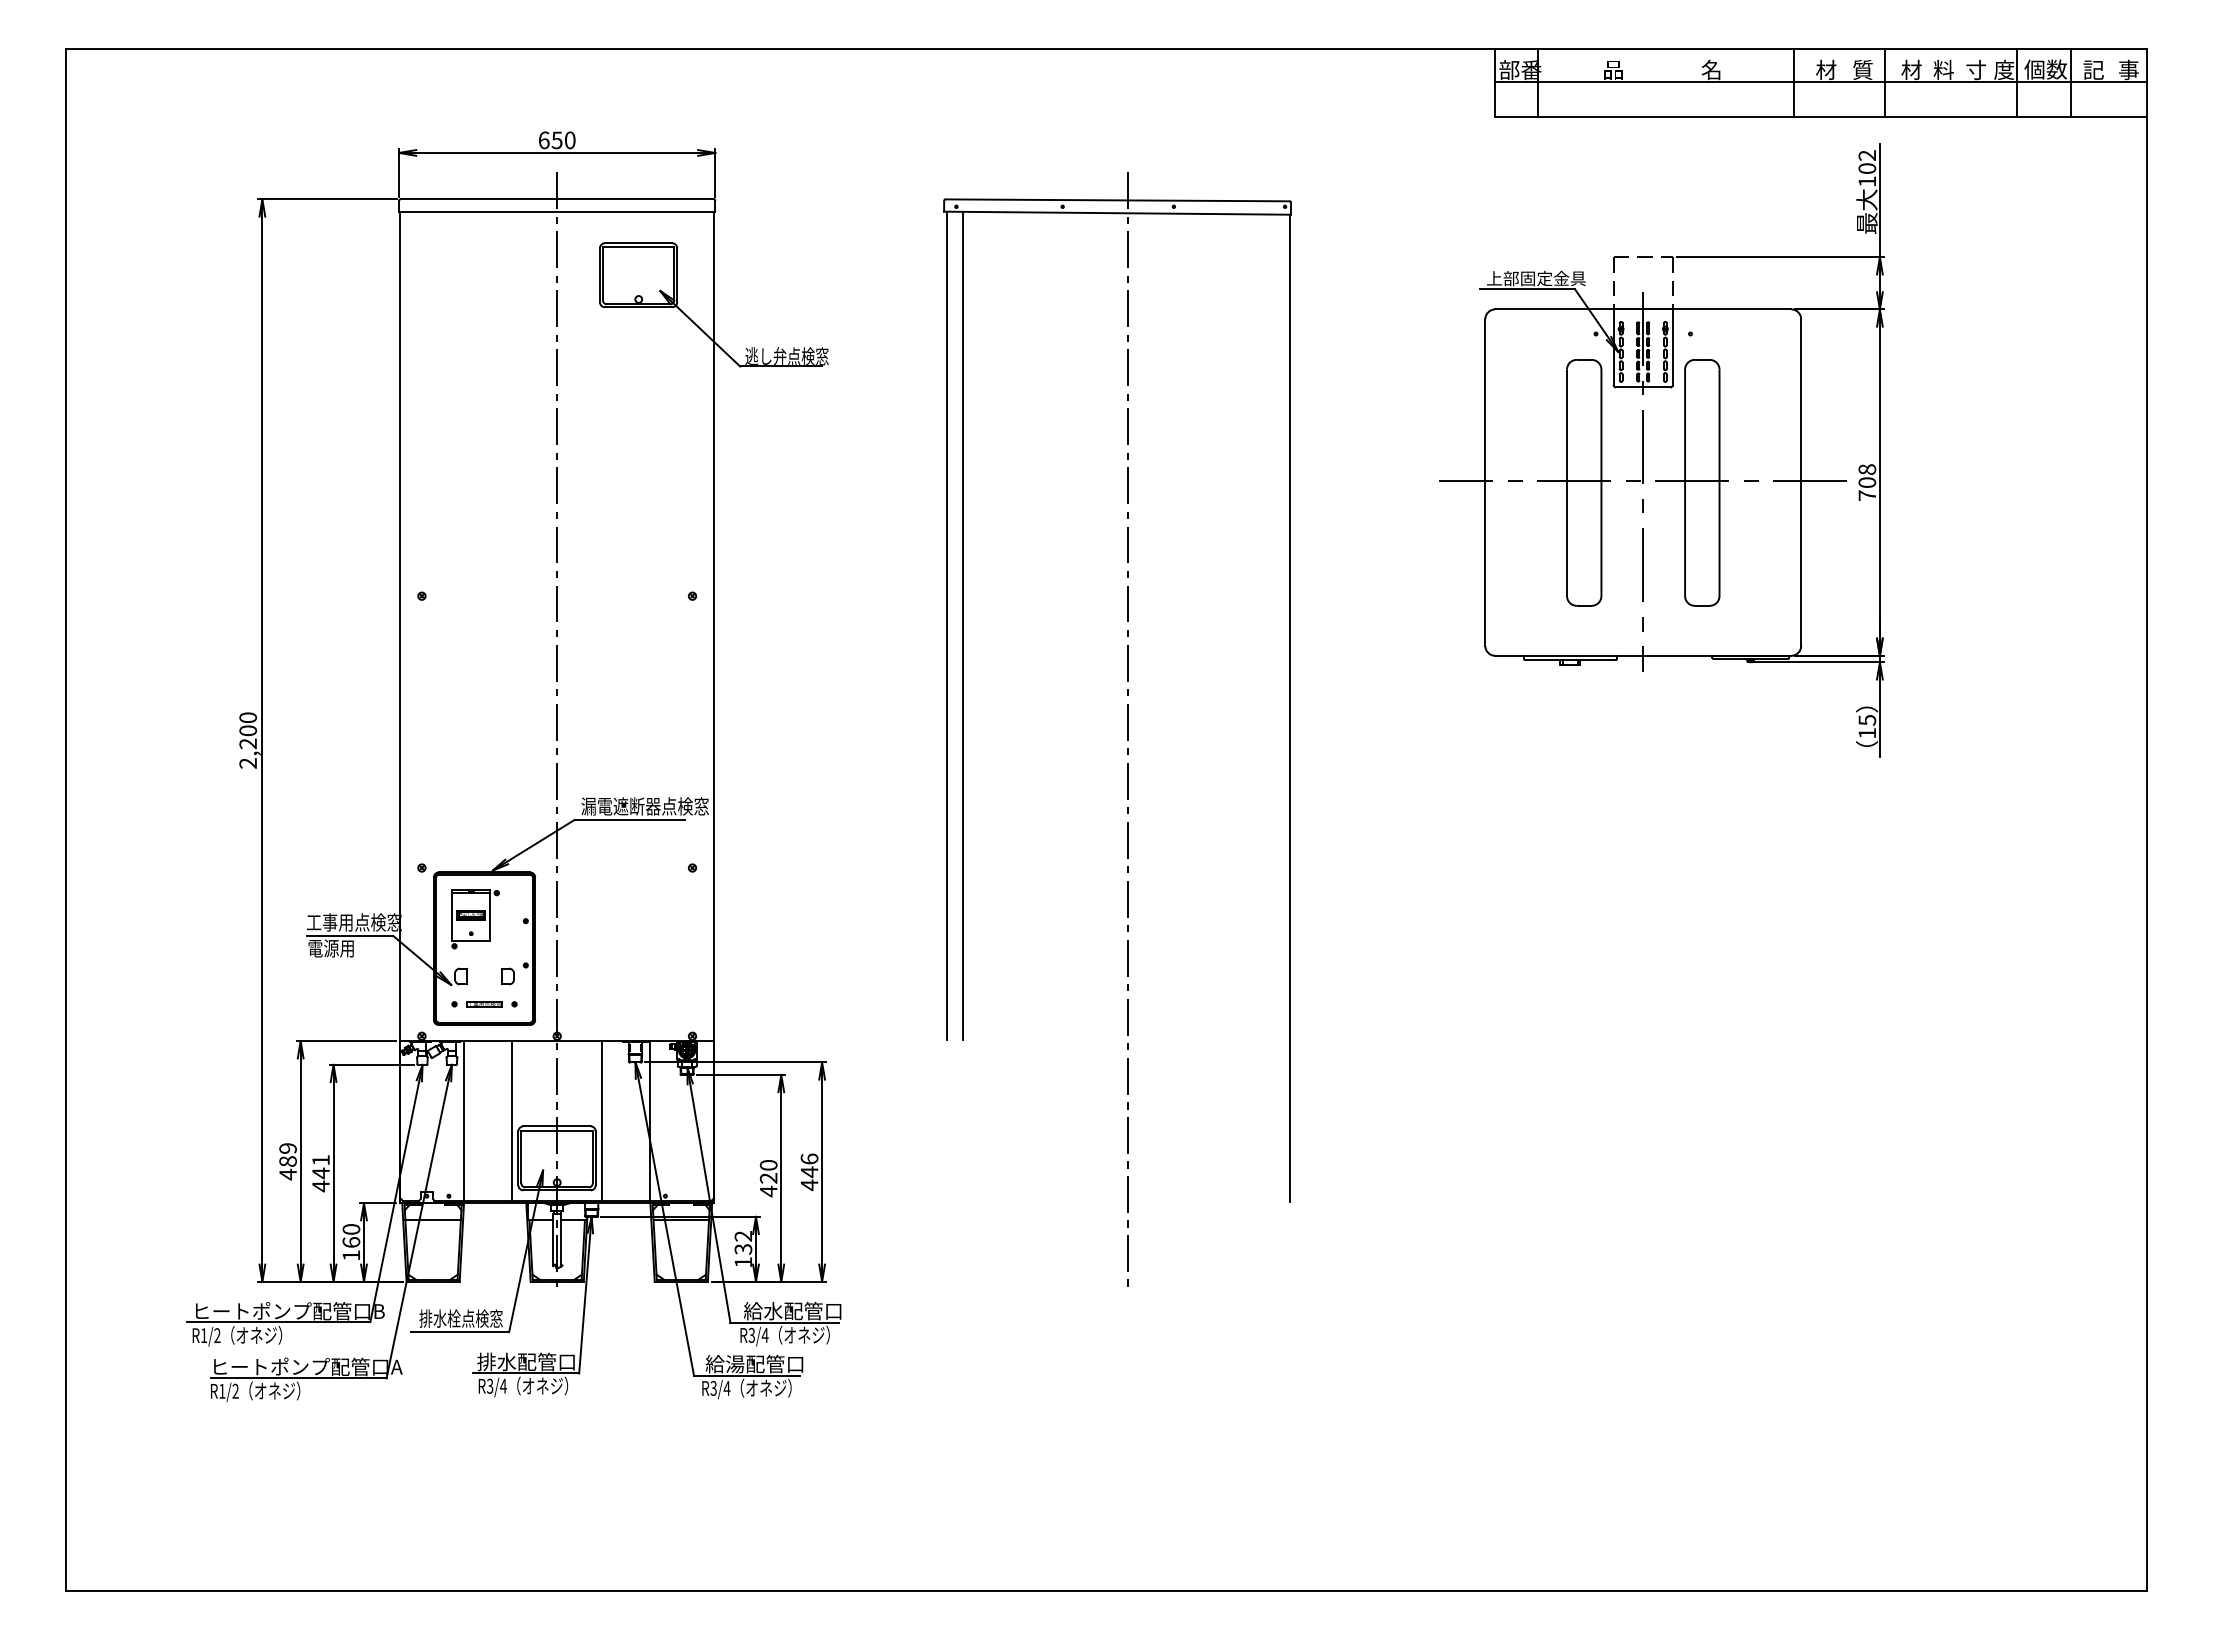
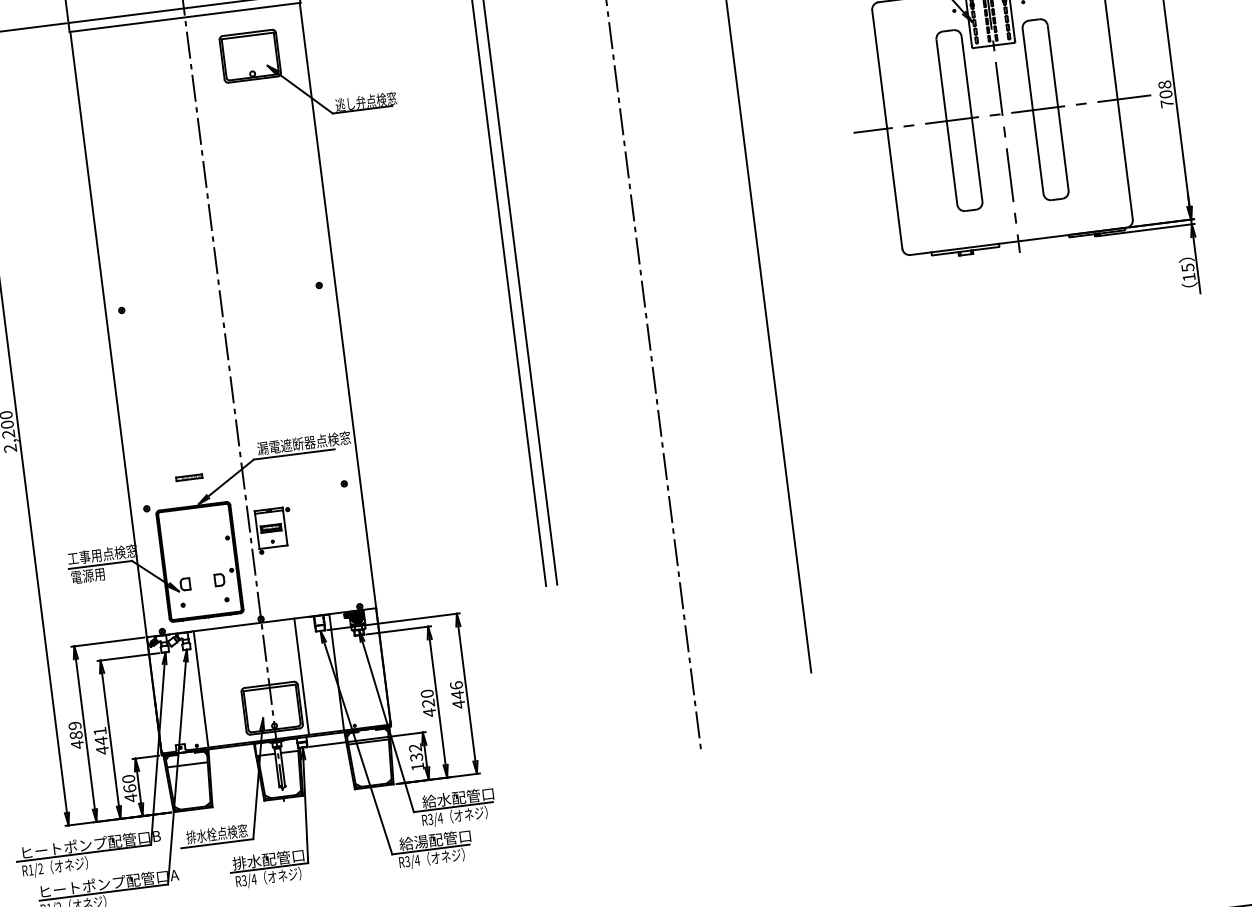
part: (475, 919) -> (274, 530), moved
part: (484, 1004) -> (189, 477), moved
line: (512, 1120) -> (236, 684), removed
text: (350, 1255) -> (130, 798), 160 -> 460

